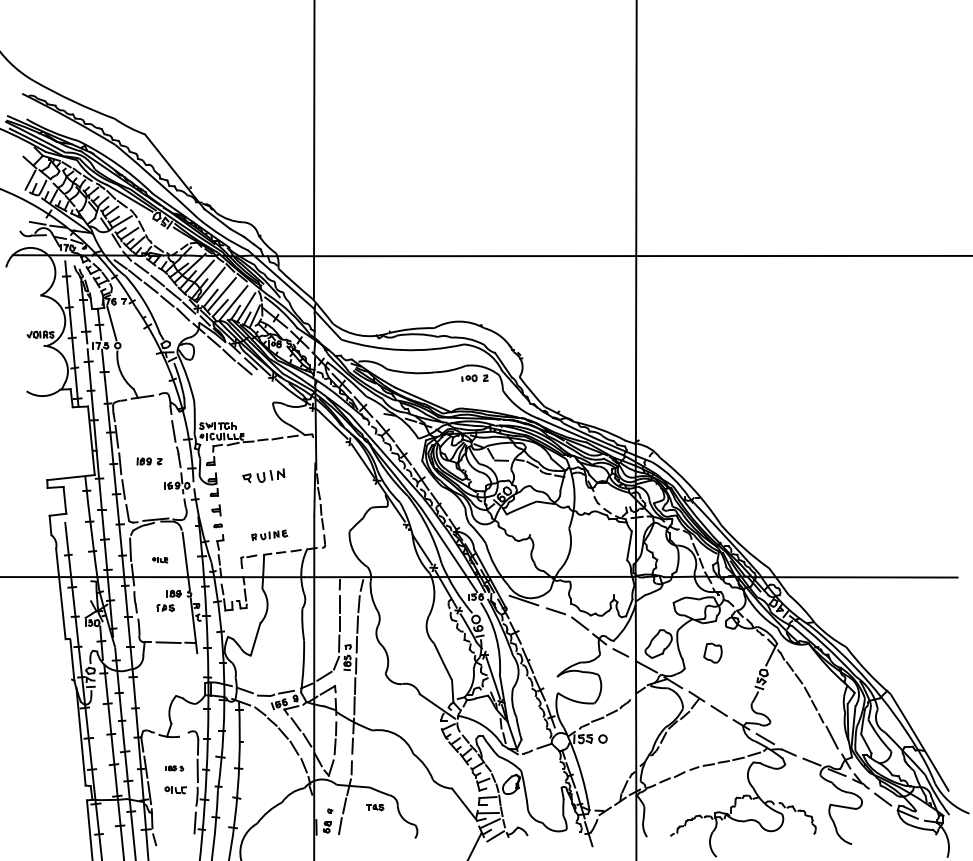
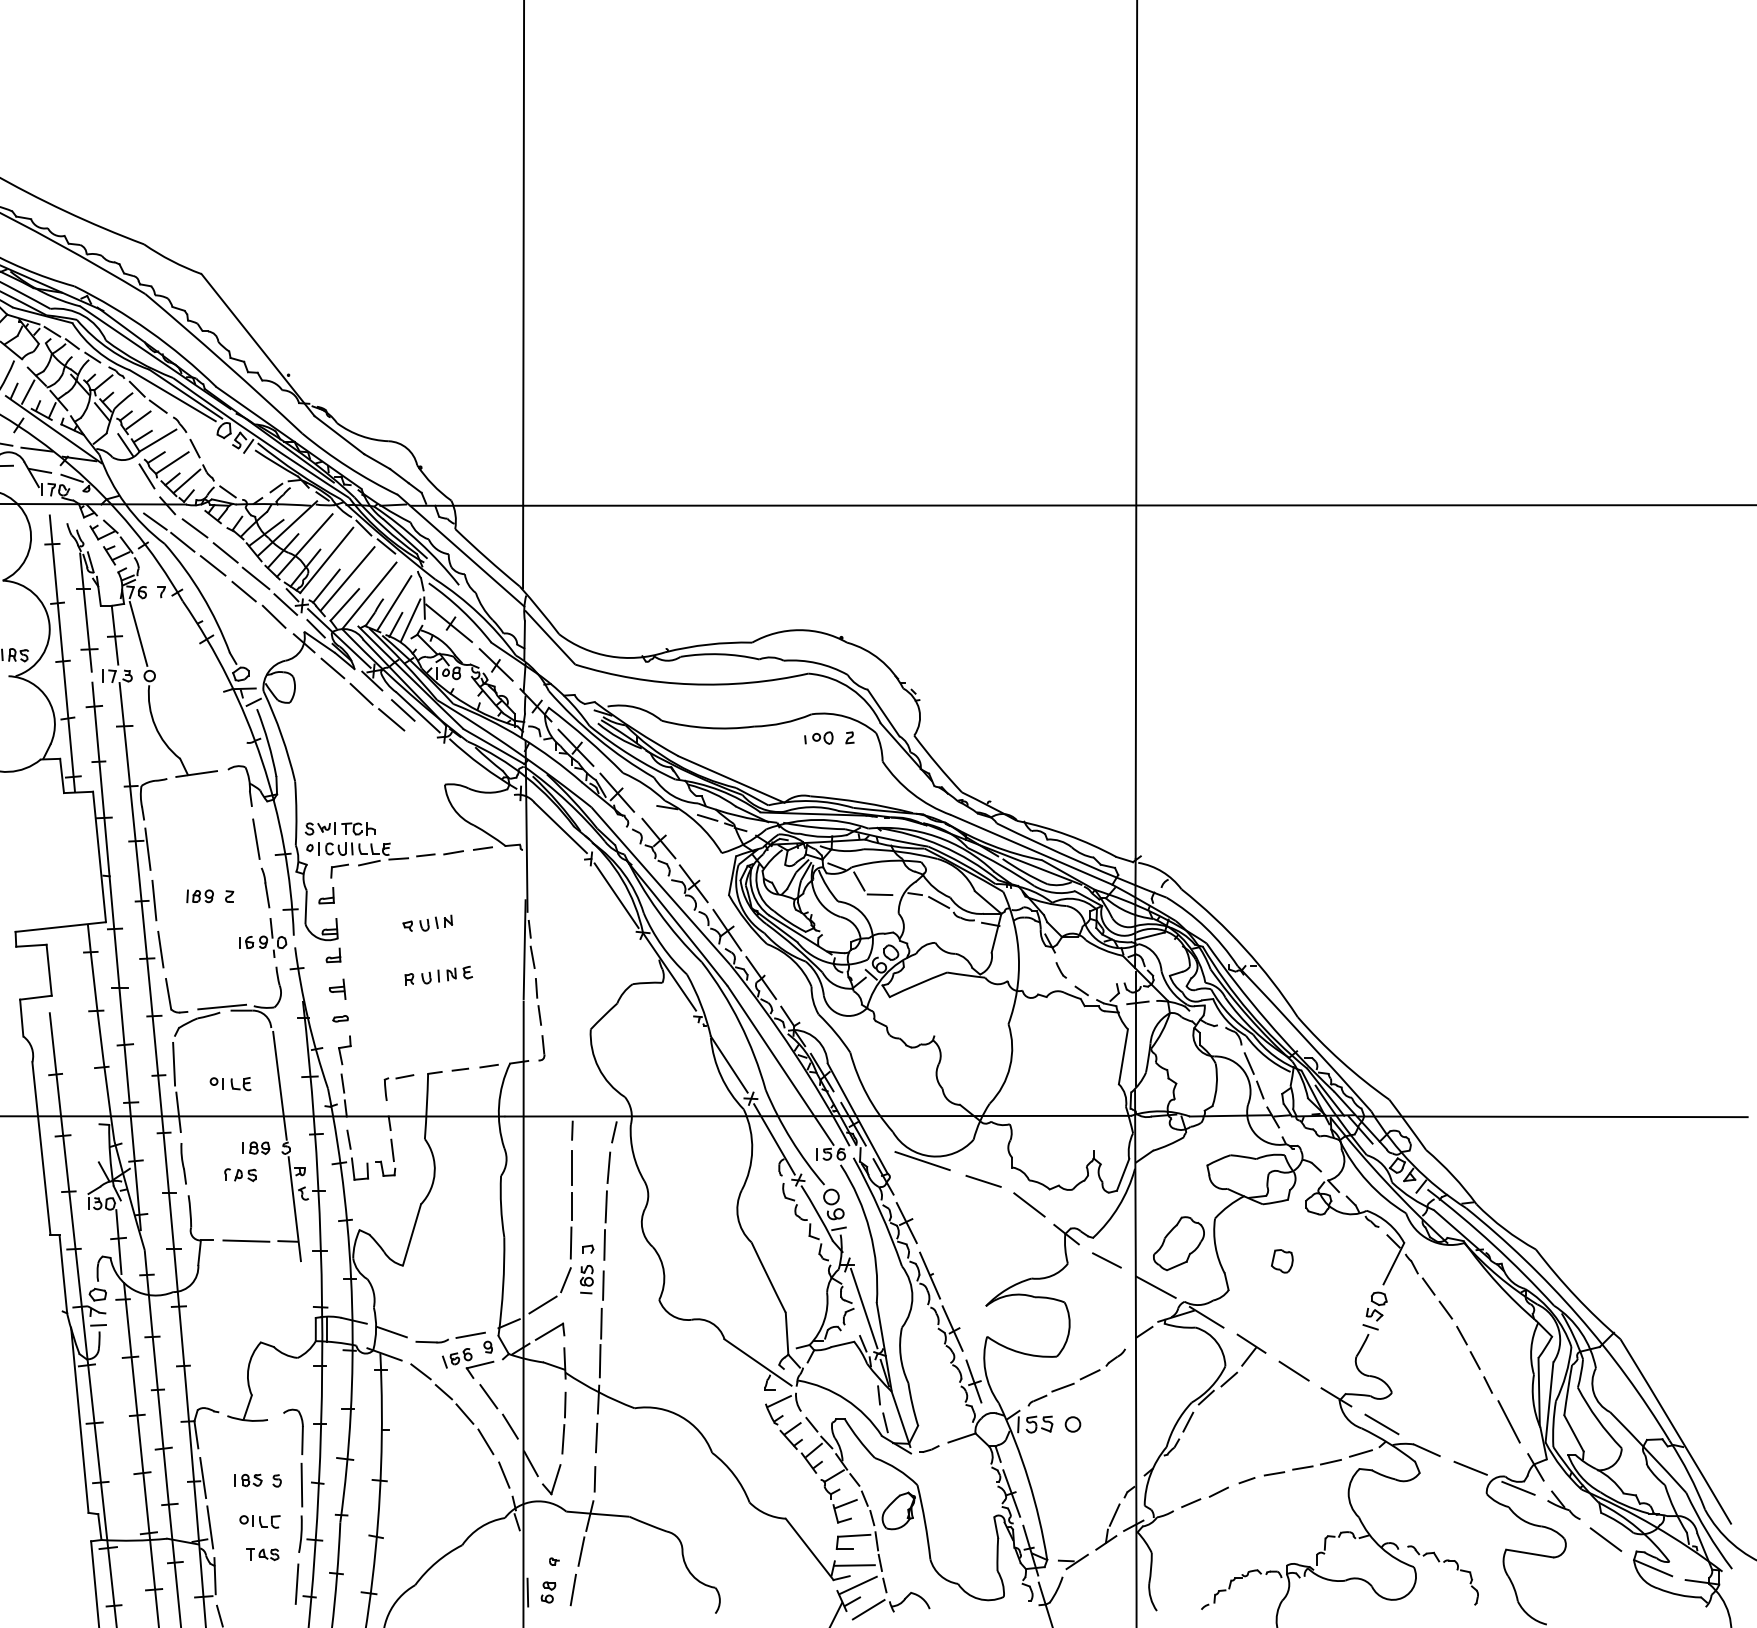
part: (263, 475) -> (427, 922), size x0.62
part: (269, 534) -> (438, 974), moved
part: (160, 560) -> (231, 1084), size x1.43
part: (712, 653) -> (1281, 1261), size x0.62
part: (174, 768) -> (257, 1480), size x1.43
part: (375, 807) -> (263, 1554), moved

